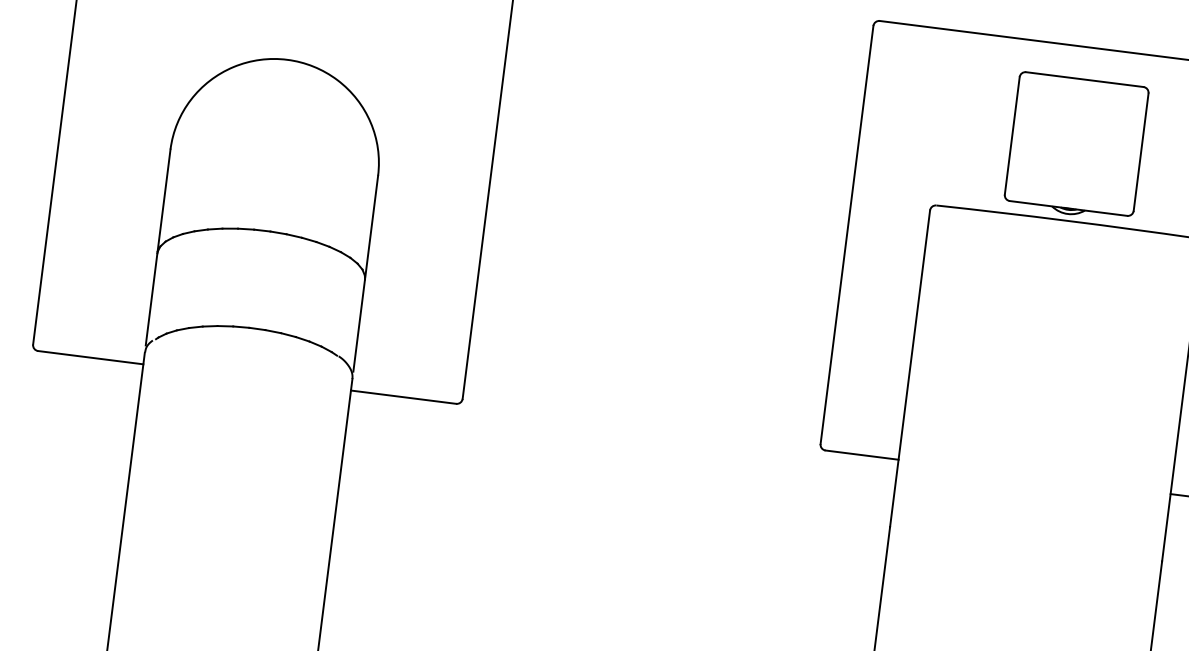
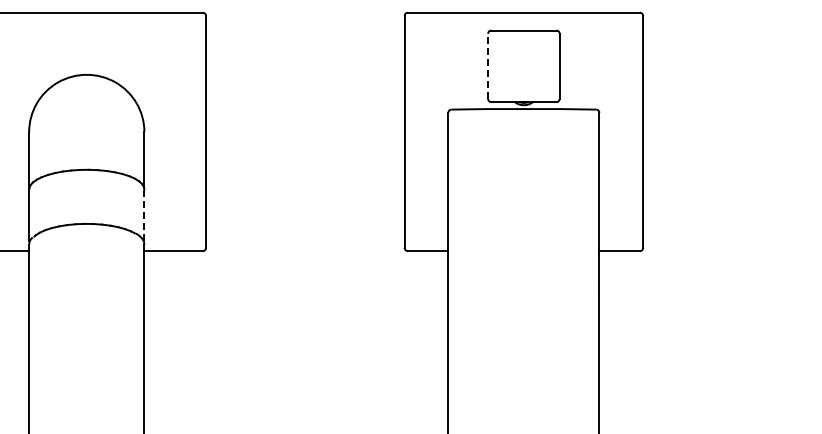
line: (1012, 136) -> (488, 66), solid -> dashed
line: (359, 326) -> (144, 215), solid -> dashed

